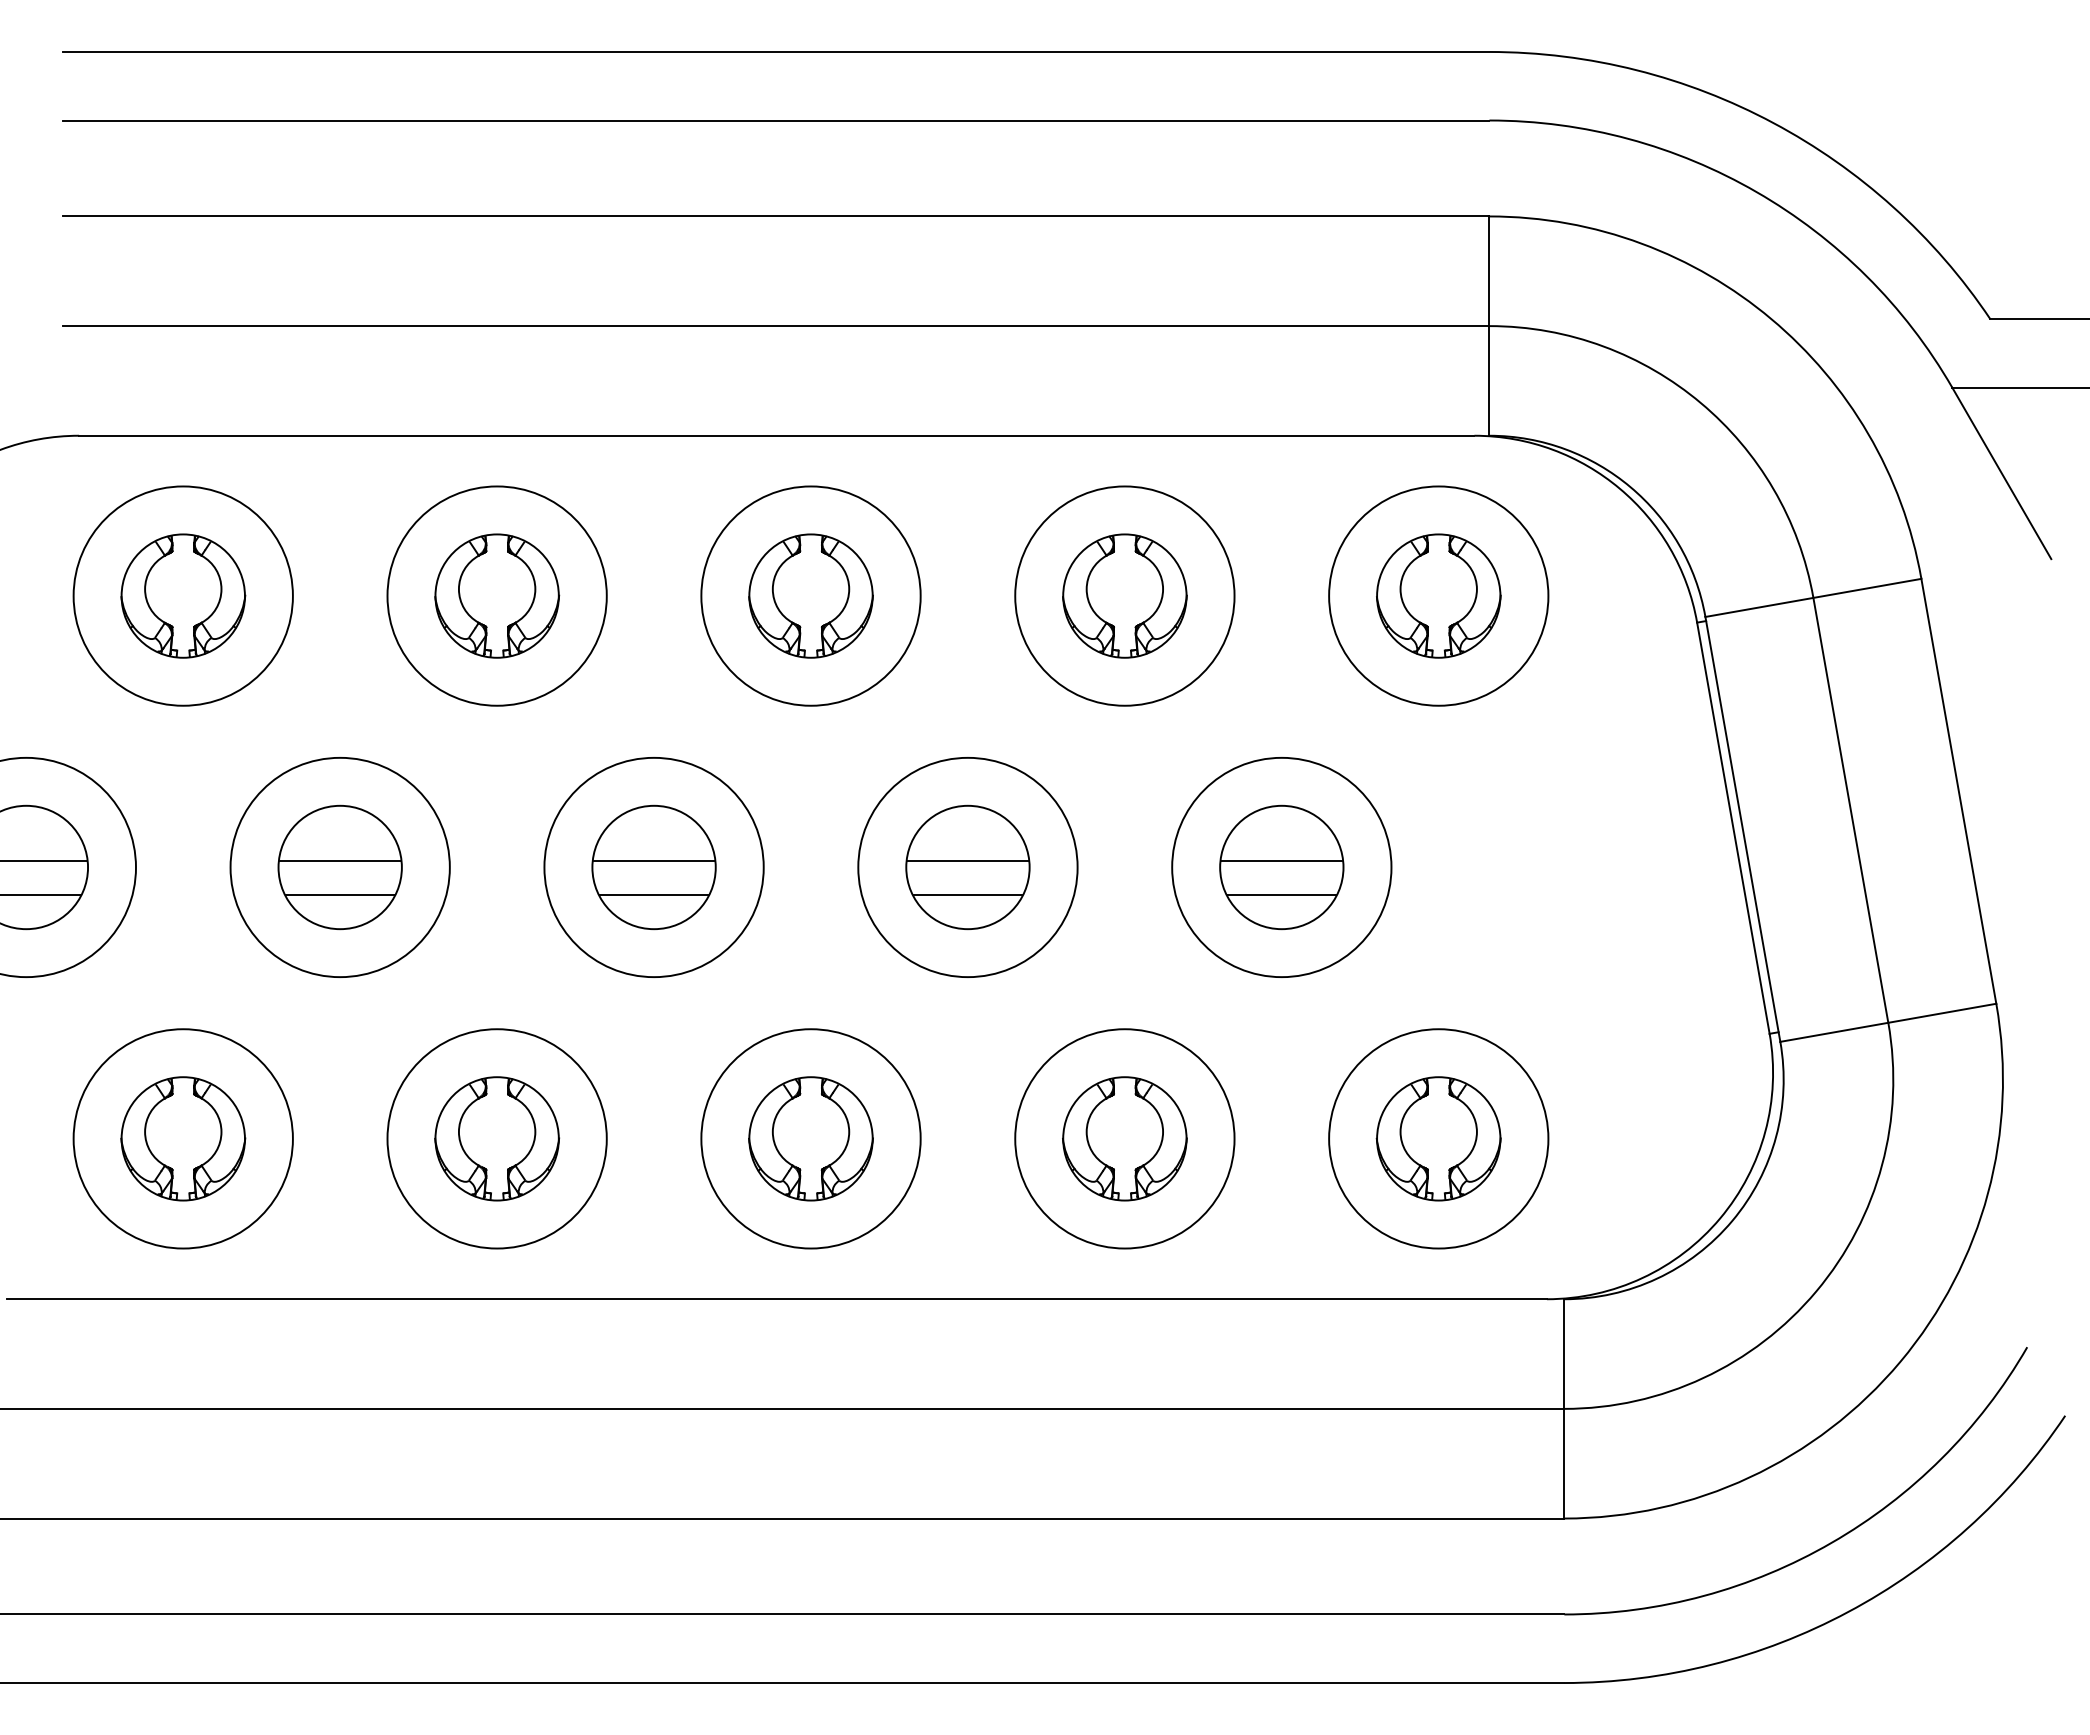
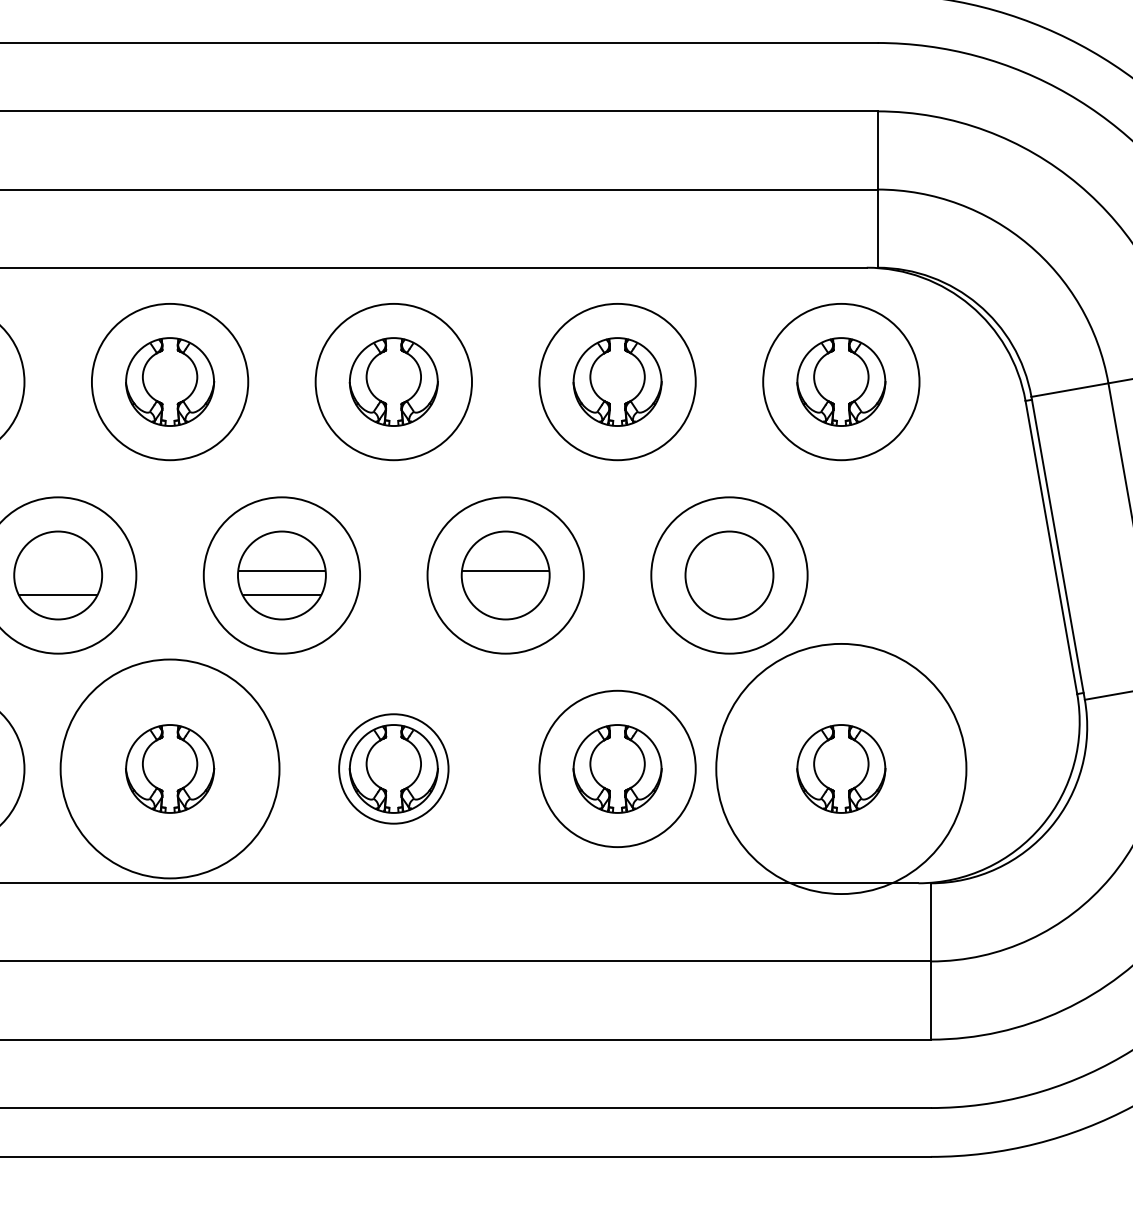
line: (339, 860) -> (57, 570), removed
line: (1281, 860) -> (729, 570), removed
line: (967, 894) -> (505, 594), removed
line: (1281, 894) -> (729, 594), removed
circle: (496, 1138) -> (169, 768), size x1.4
circle: (810, 1138) -> (393, 768), size x0.7
circle: (1438, 1138) -> (841, 768), size x1.6

